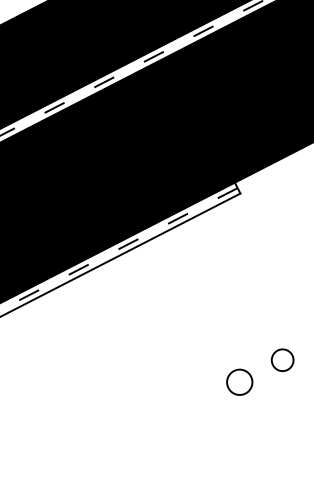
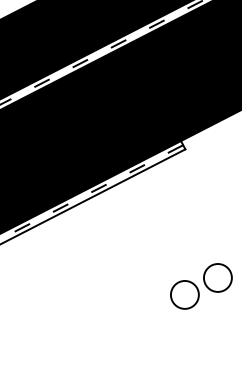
circle: (282, 360) -> (217, 278), size x1.67
circle: (239, 382) -> (184, 295), size x1.43

